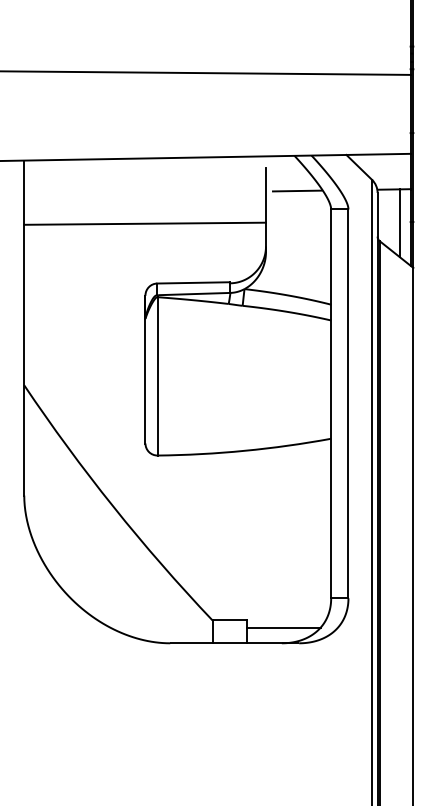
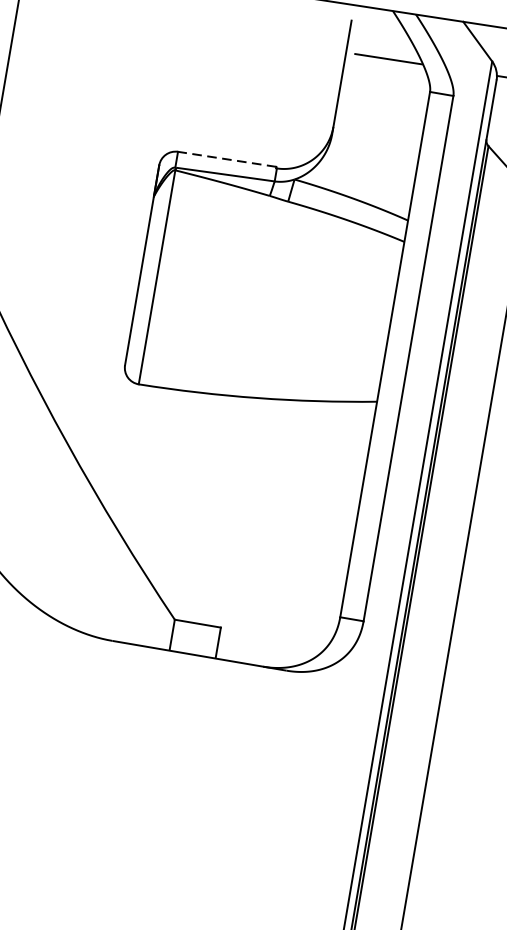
line: (144, 223) -> (174, 67), removed
line: (193, 282) -> (227, 158), solid -> dashed
line: (283, 627) -> (269, 645), removed

